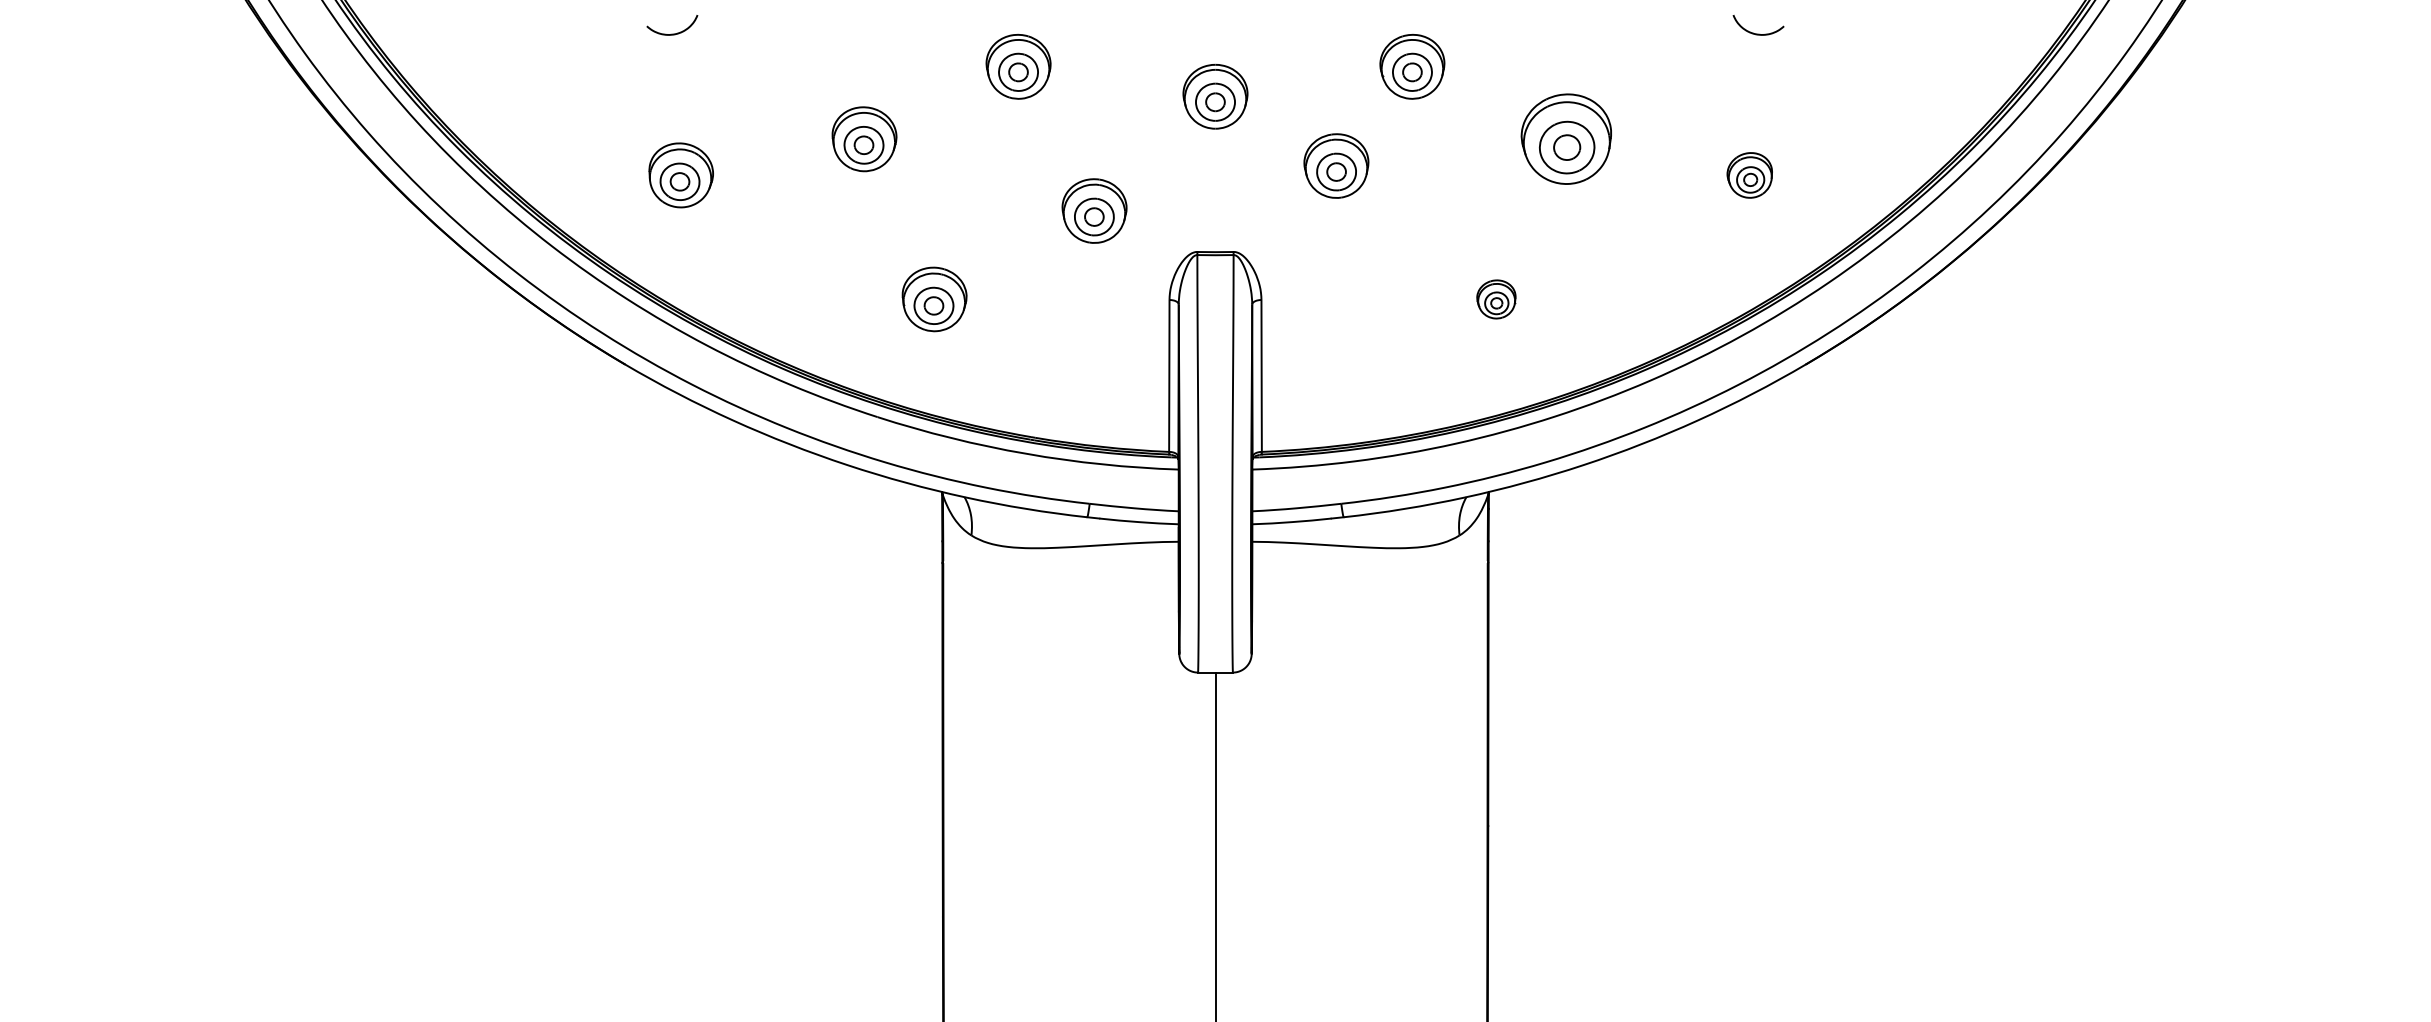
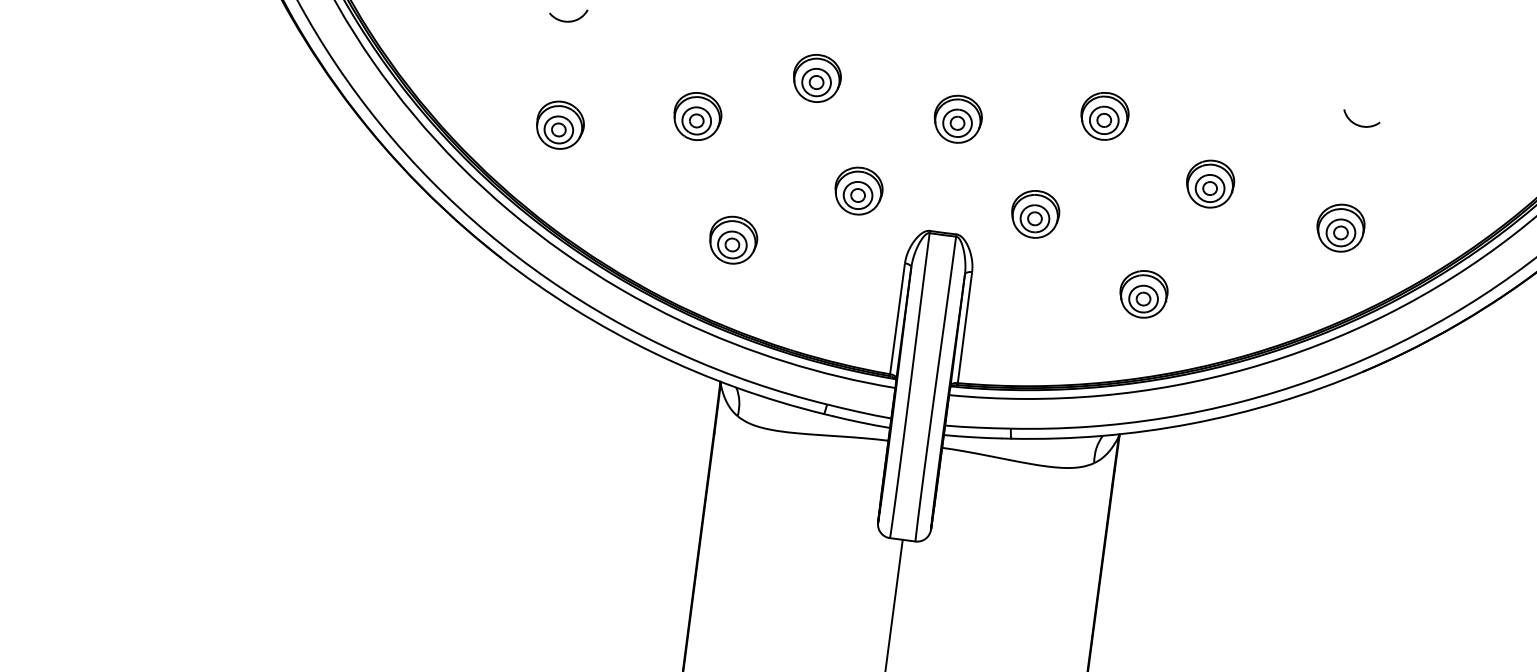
part: (1566, 139) -> (1210, 184), size x0.71
part: (1336, 165) -> (1035, 213), moved
part: (1749, 175) -> (1340, 228), size x1.43
part: (1496, 299) -> (1143, 294), size x1.67

